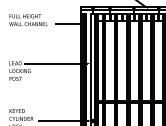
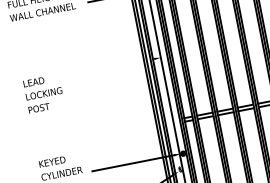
line: (55, 63) -> (100, 69), removed

